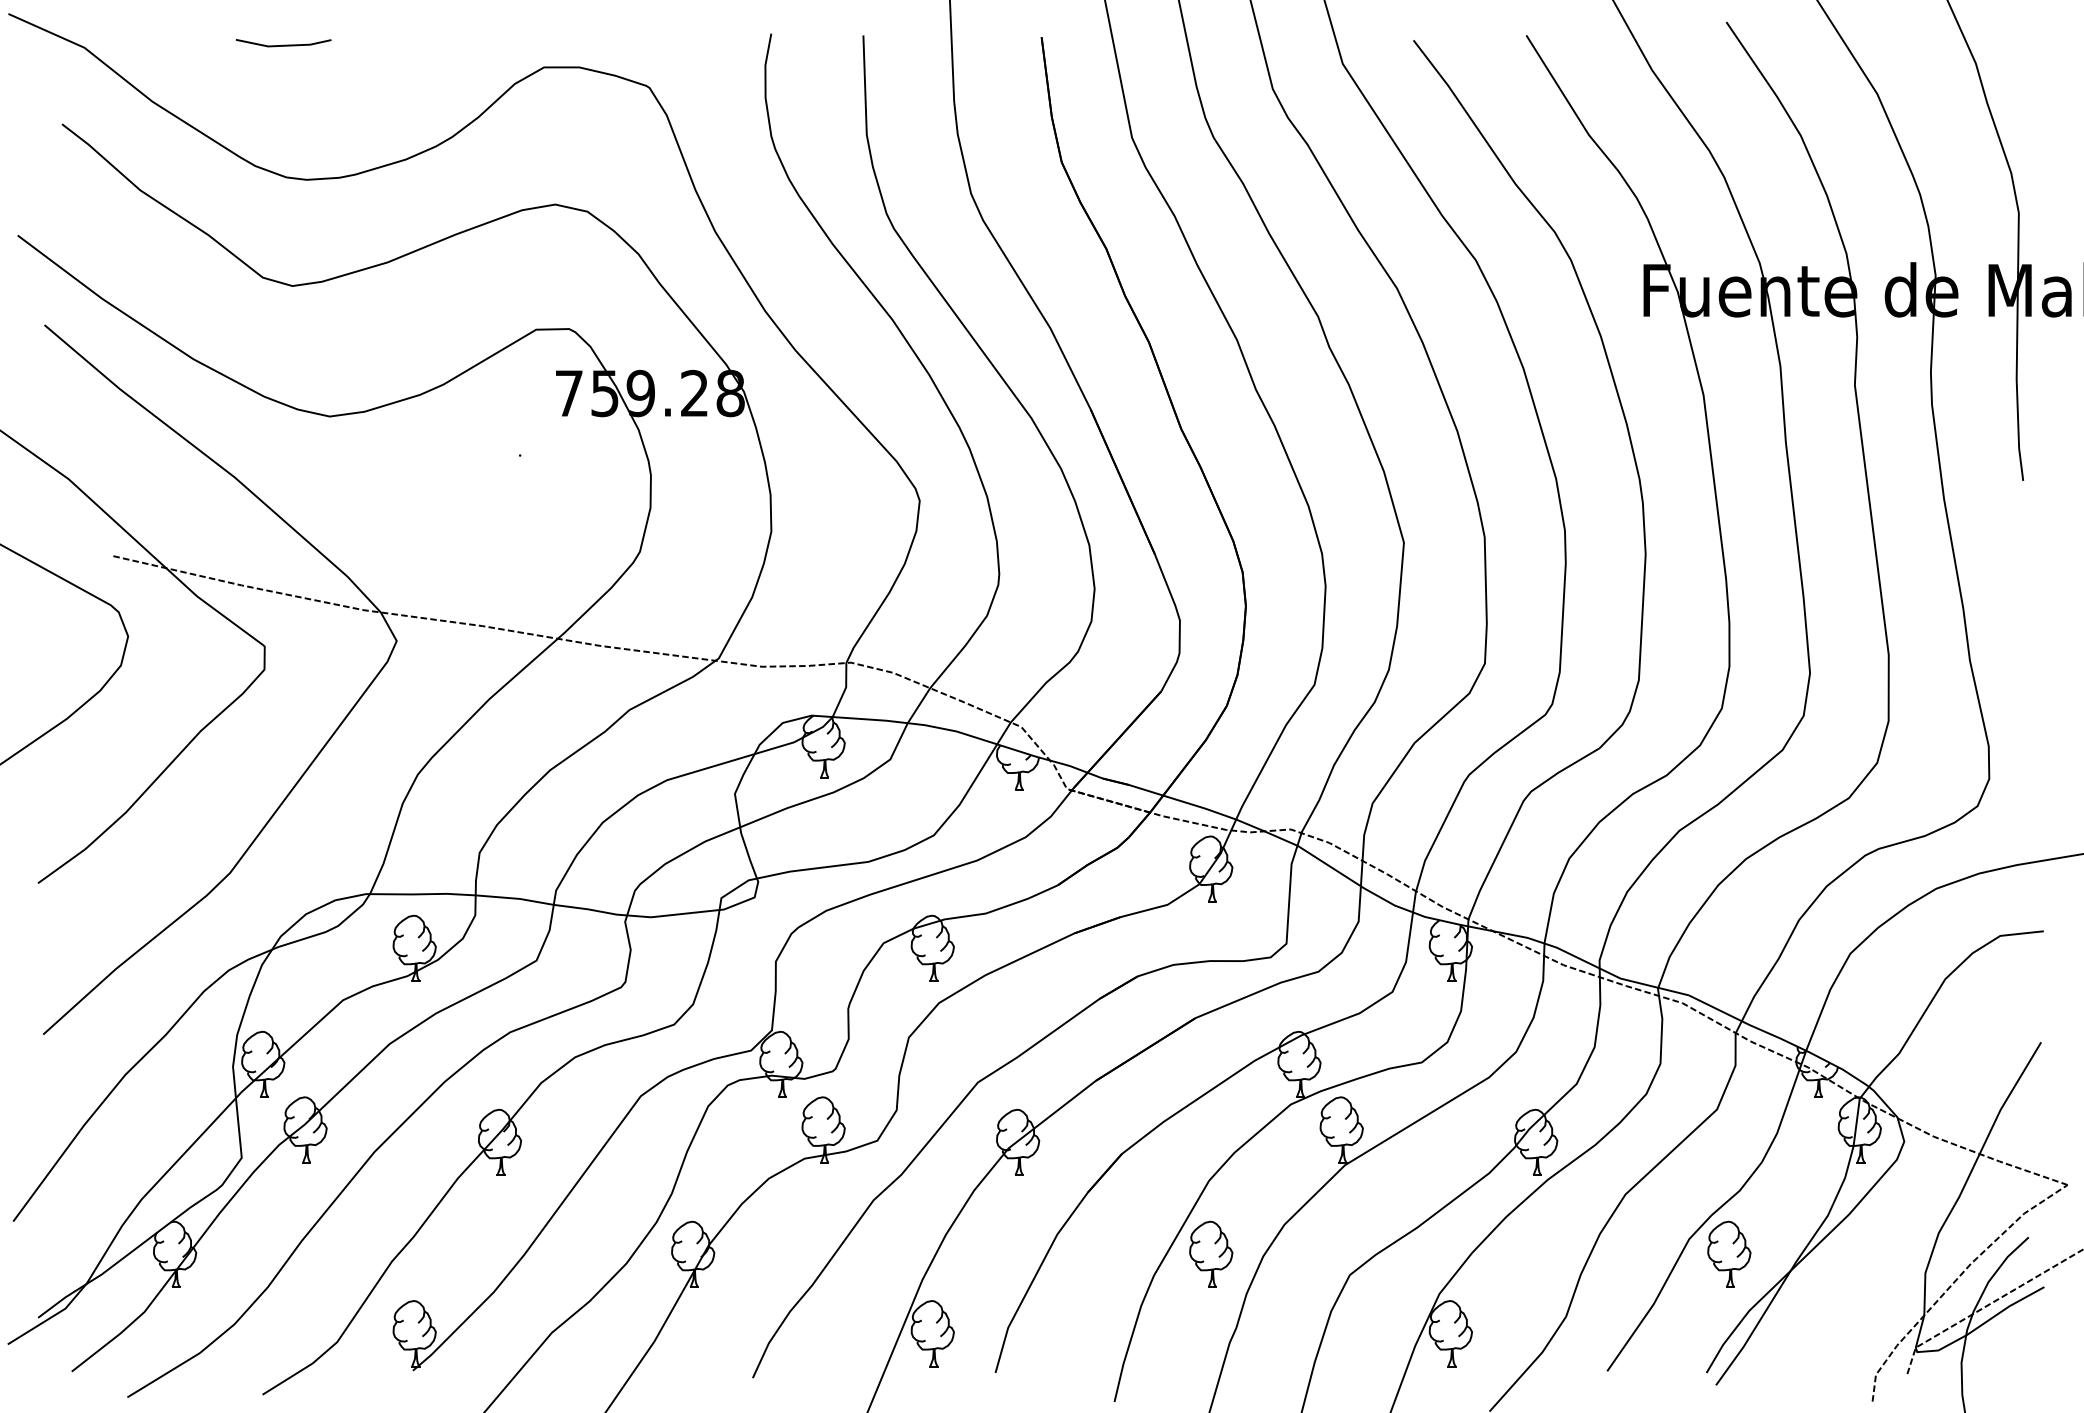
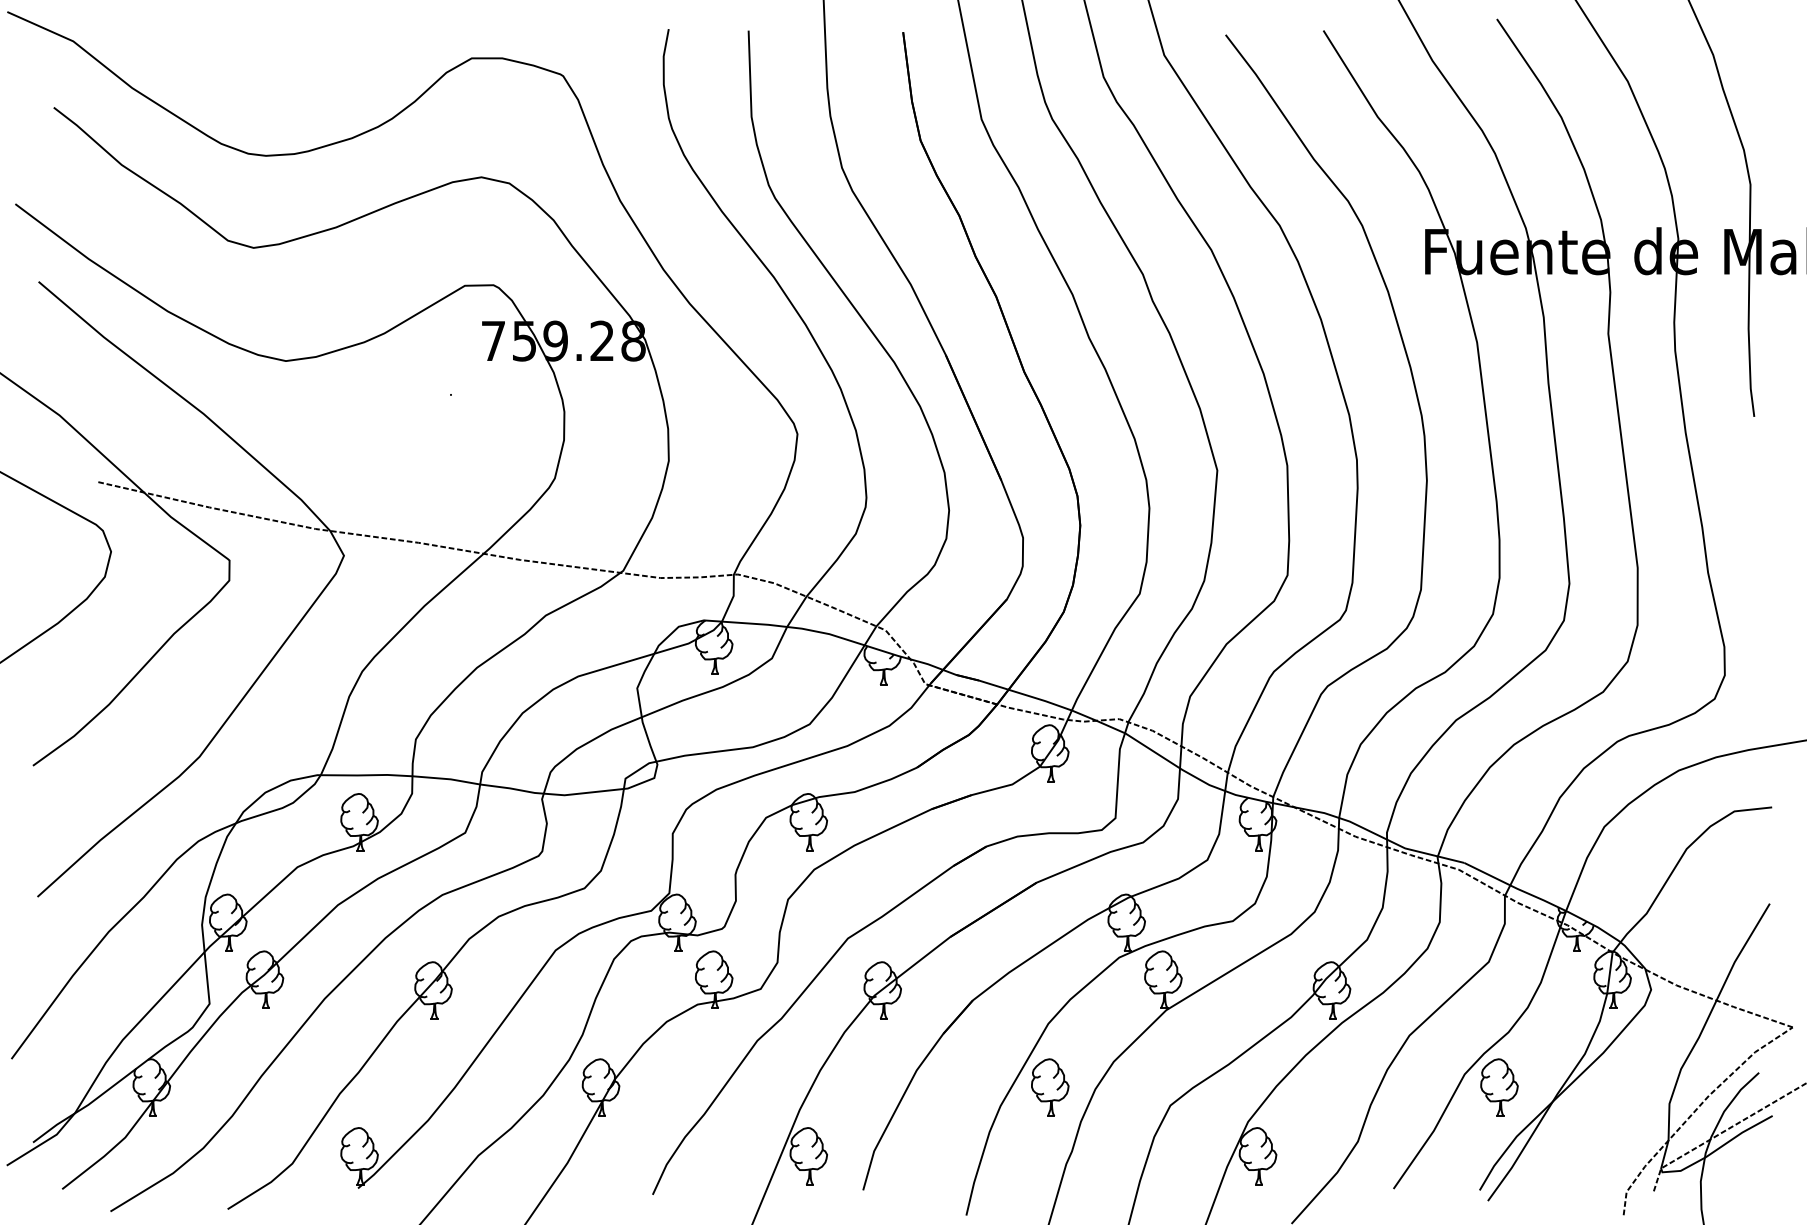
line: (283, 44) -> (245, 38), removed

